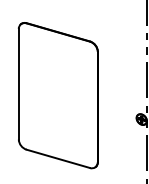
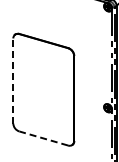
line: (19, 84) -> (13, 81), solid -> dashed
line: (57, 158) -> (43, 138), solid -> dashed

